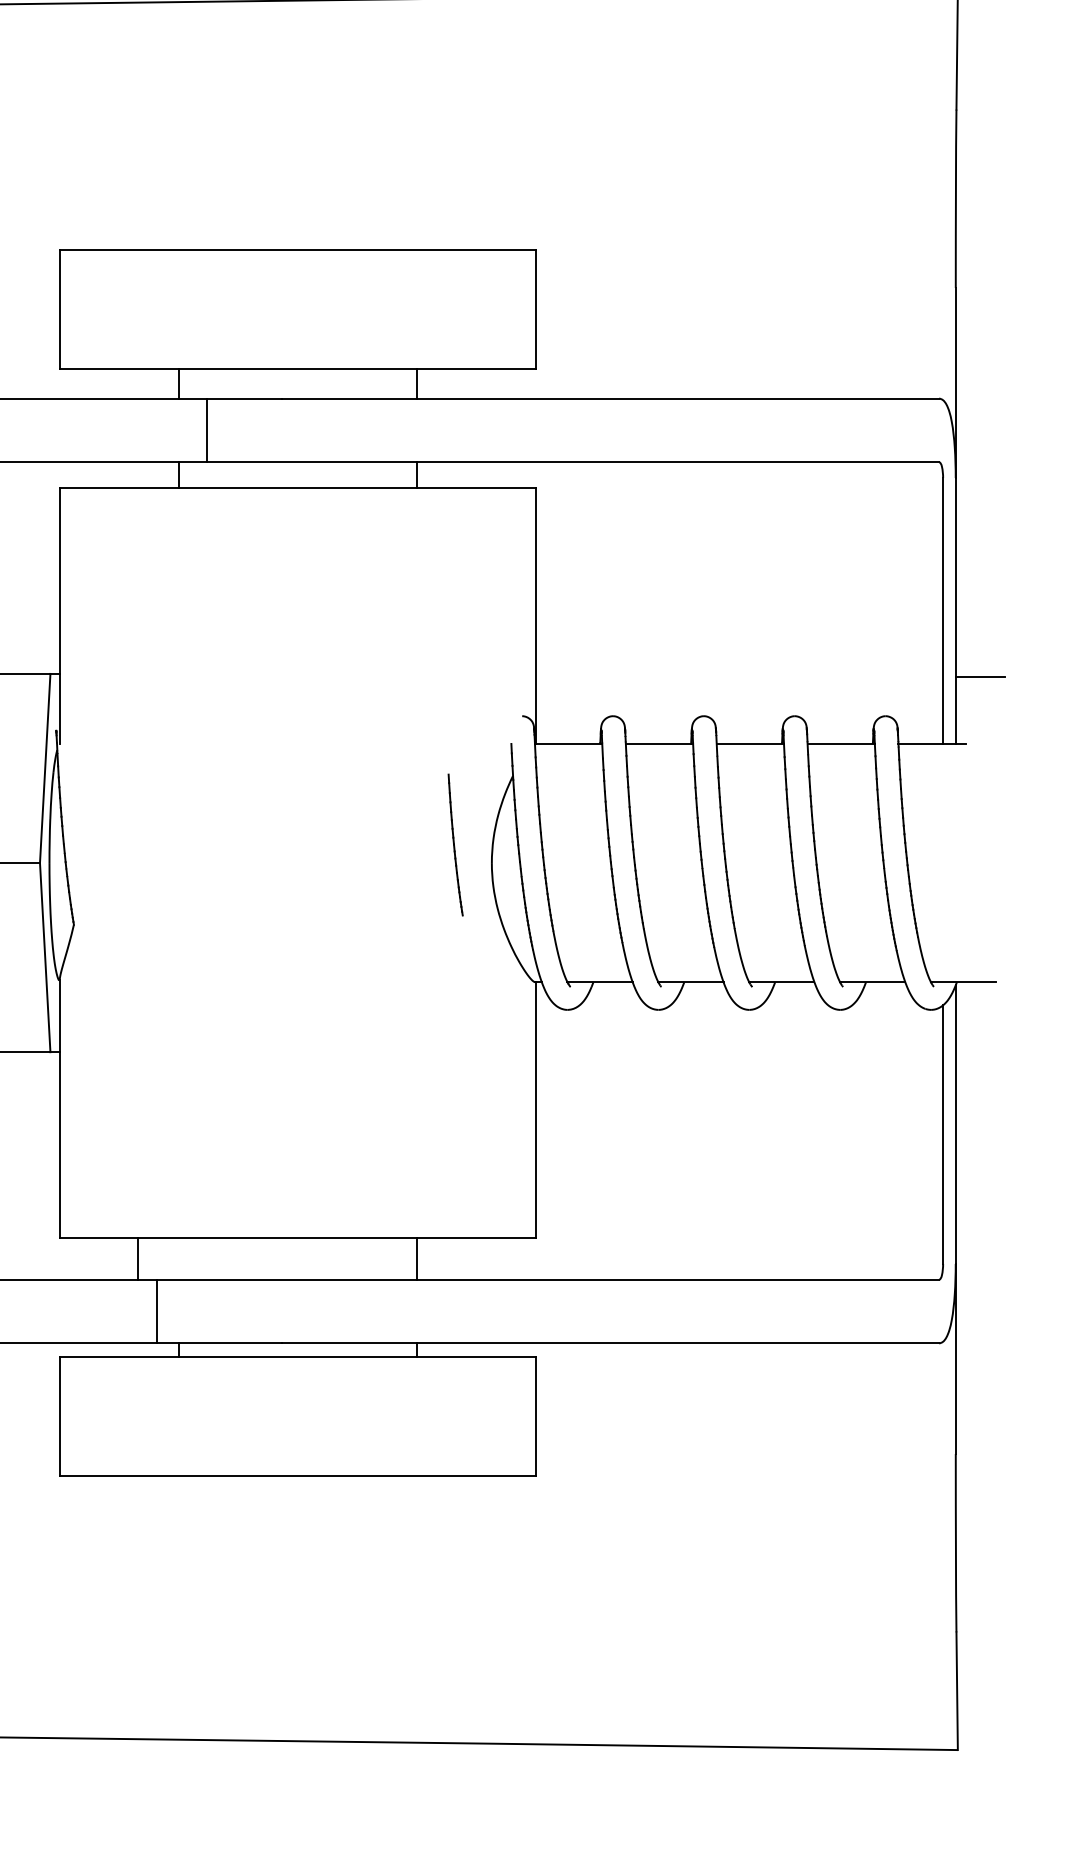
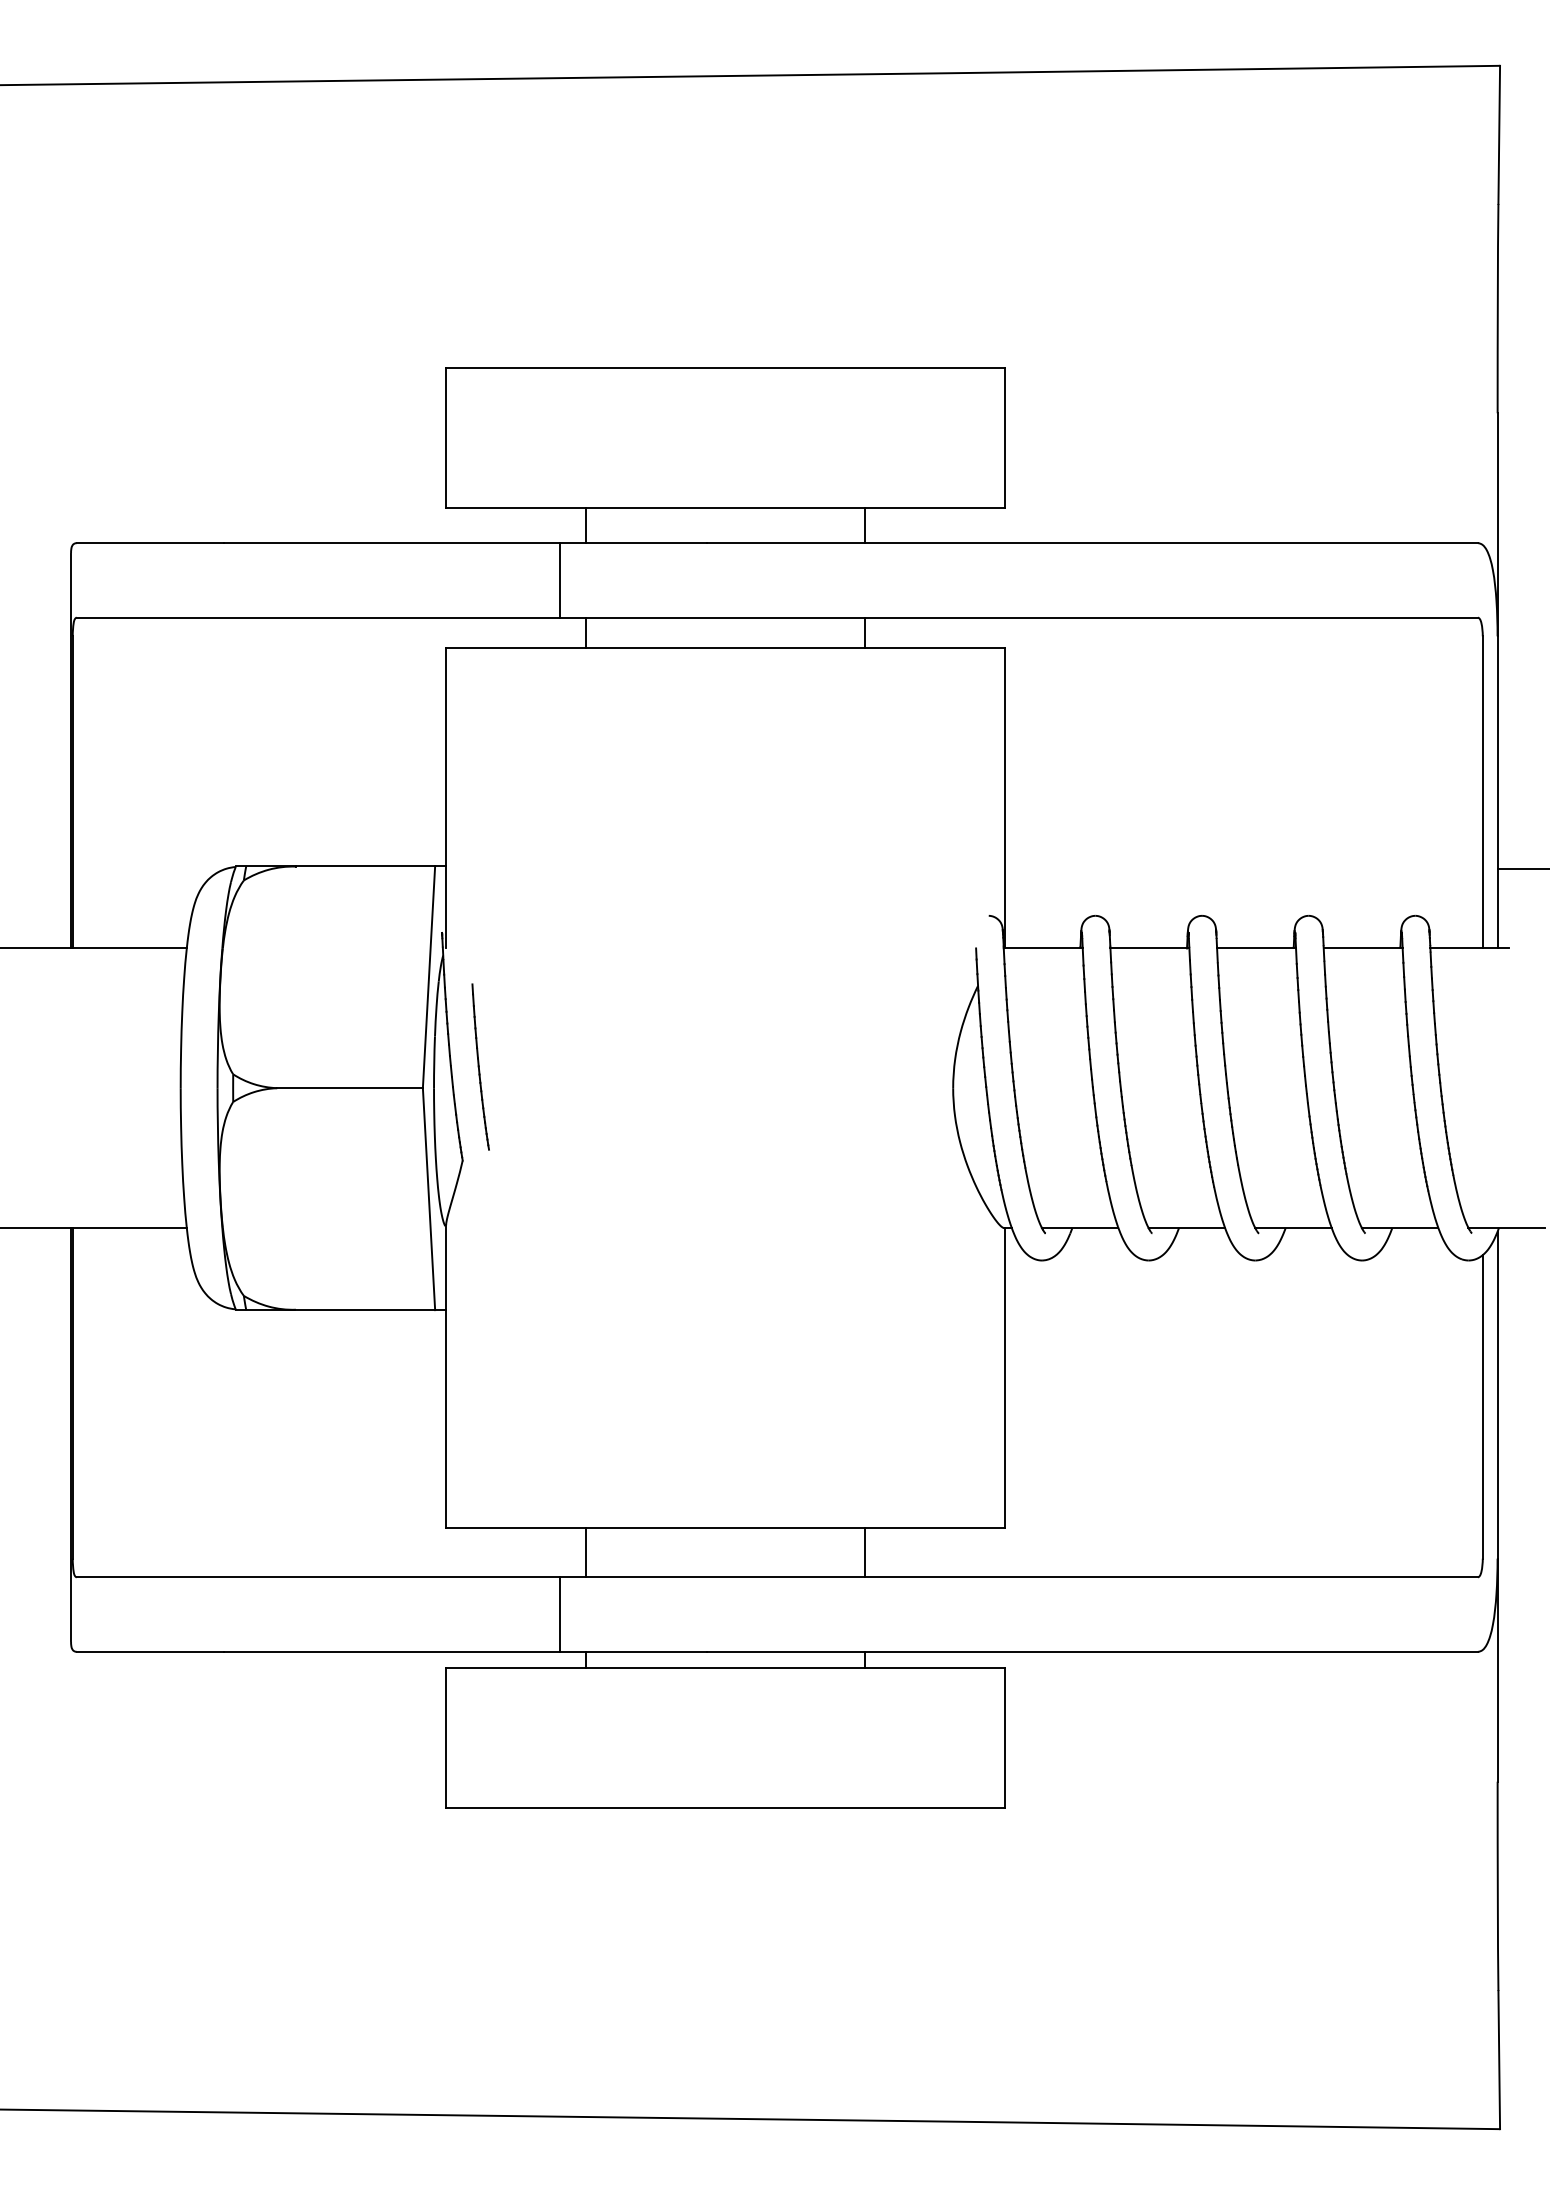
line: (207, 430) -> (560, 580), moved
part: (455, 844) -> (480, 1066), moved
line: (137, 1258) -> (585, 1552), moved

